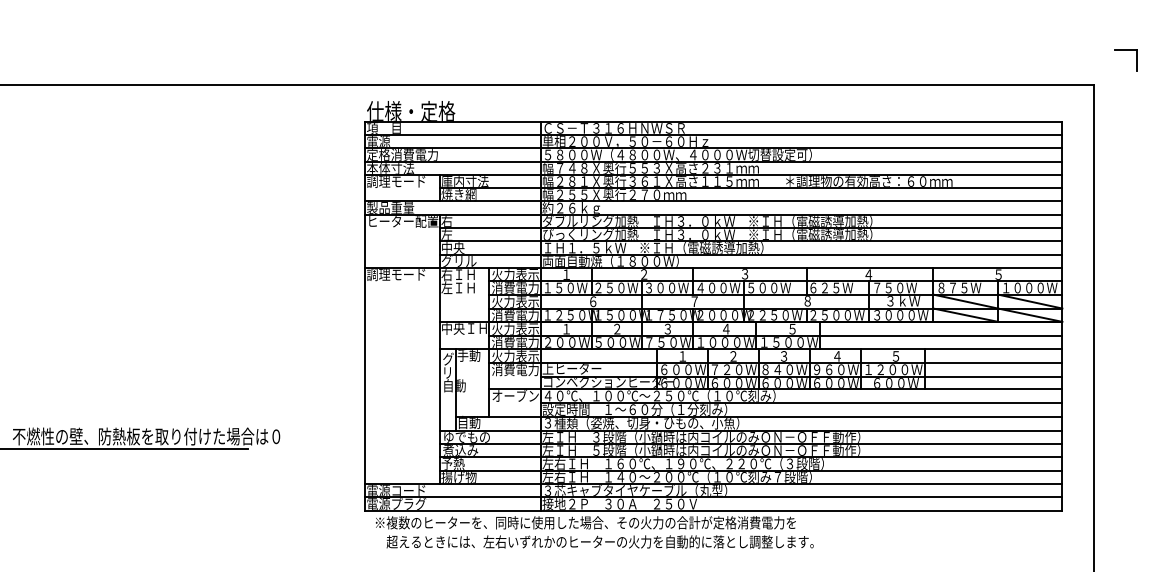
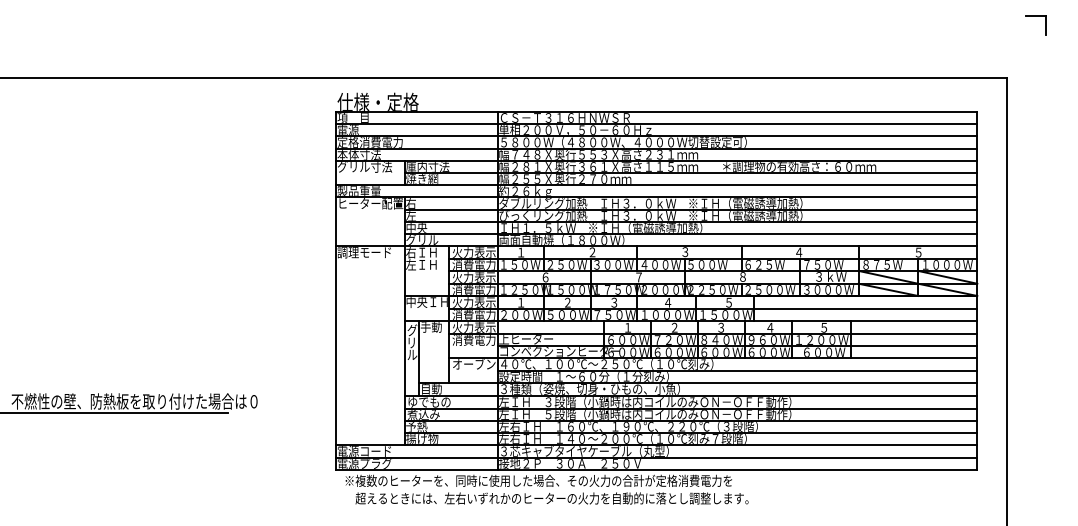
part: (1125, 50) -> (1035, 16), moved
text: (396, 182) -> (364, 167), 調理モード -> グリル寸法
text: (453, 385) -> (417, 354), 自動 -> ル

